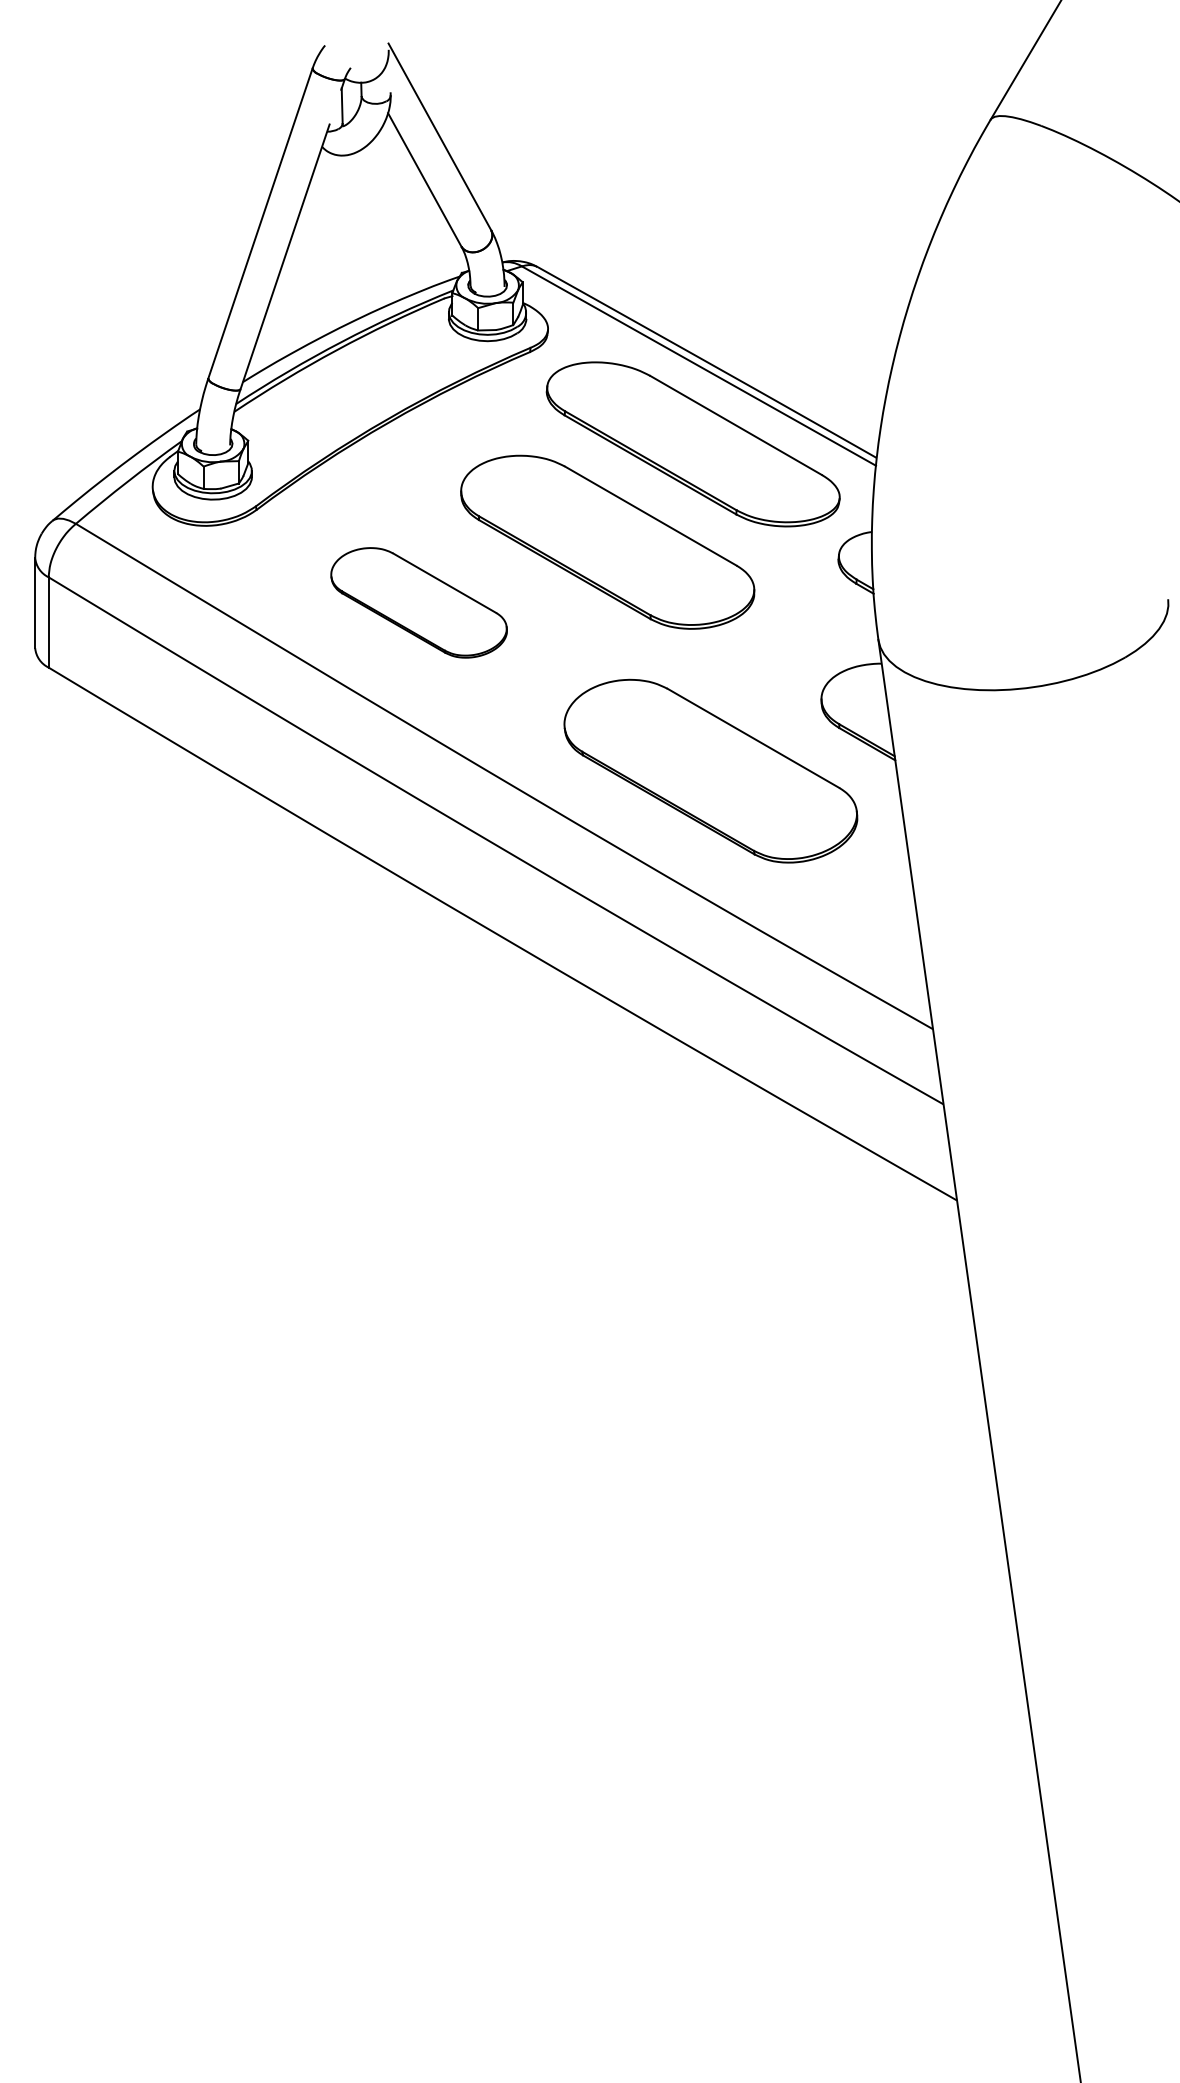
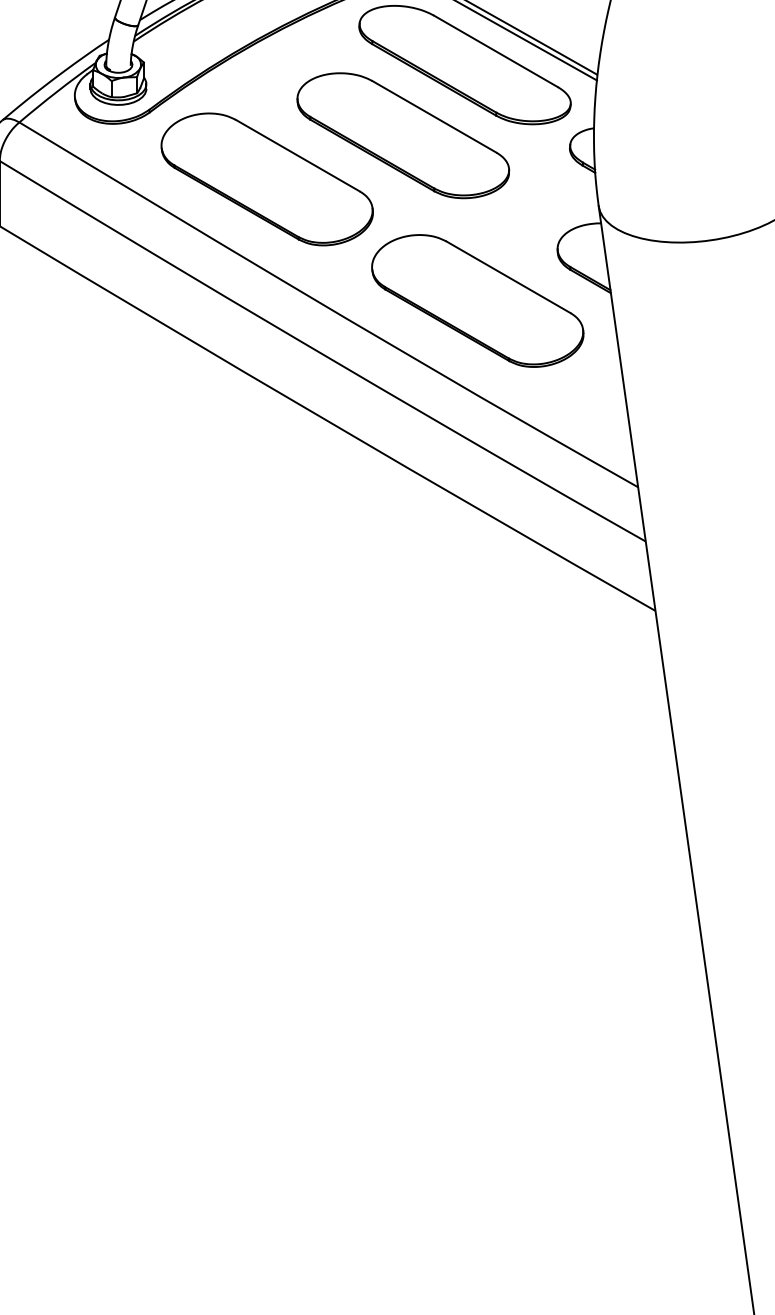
part: (418, 602) -> (266, 179), size x1.67

